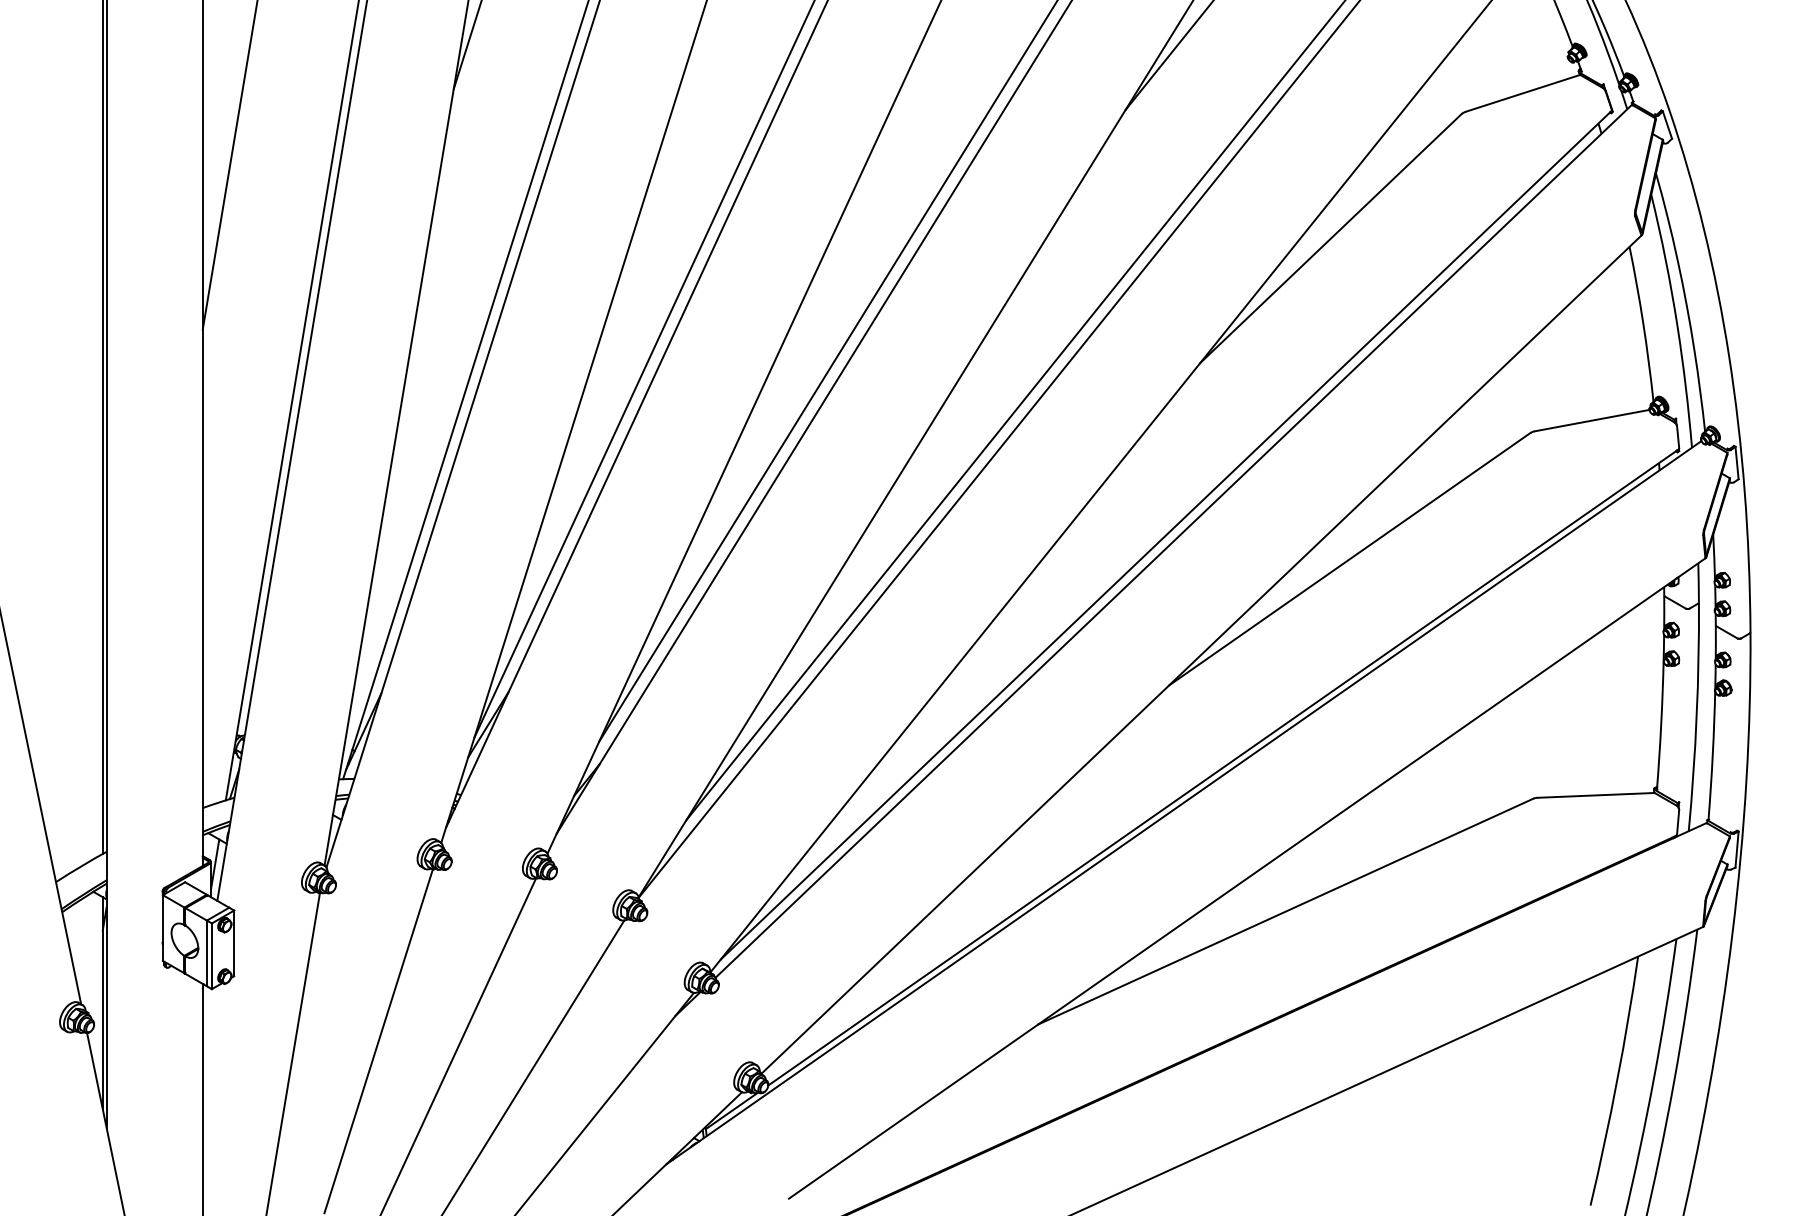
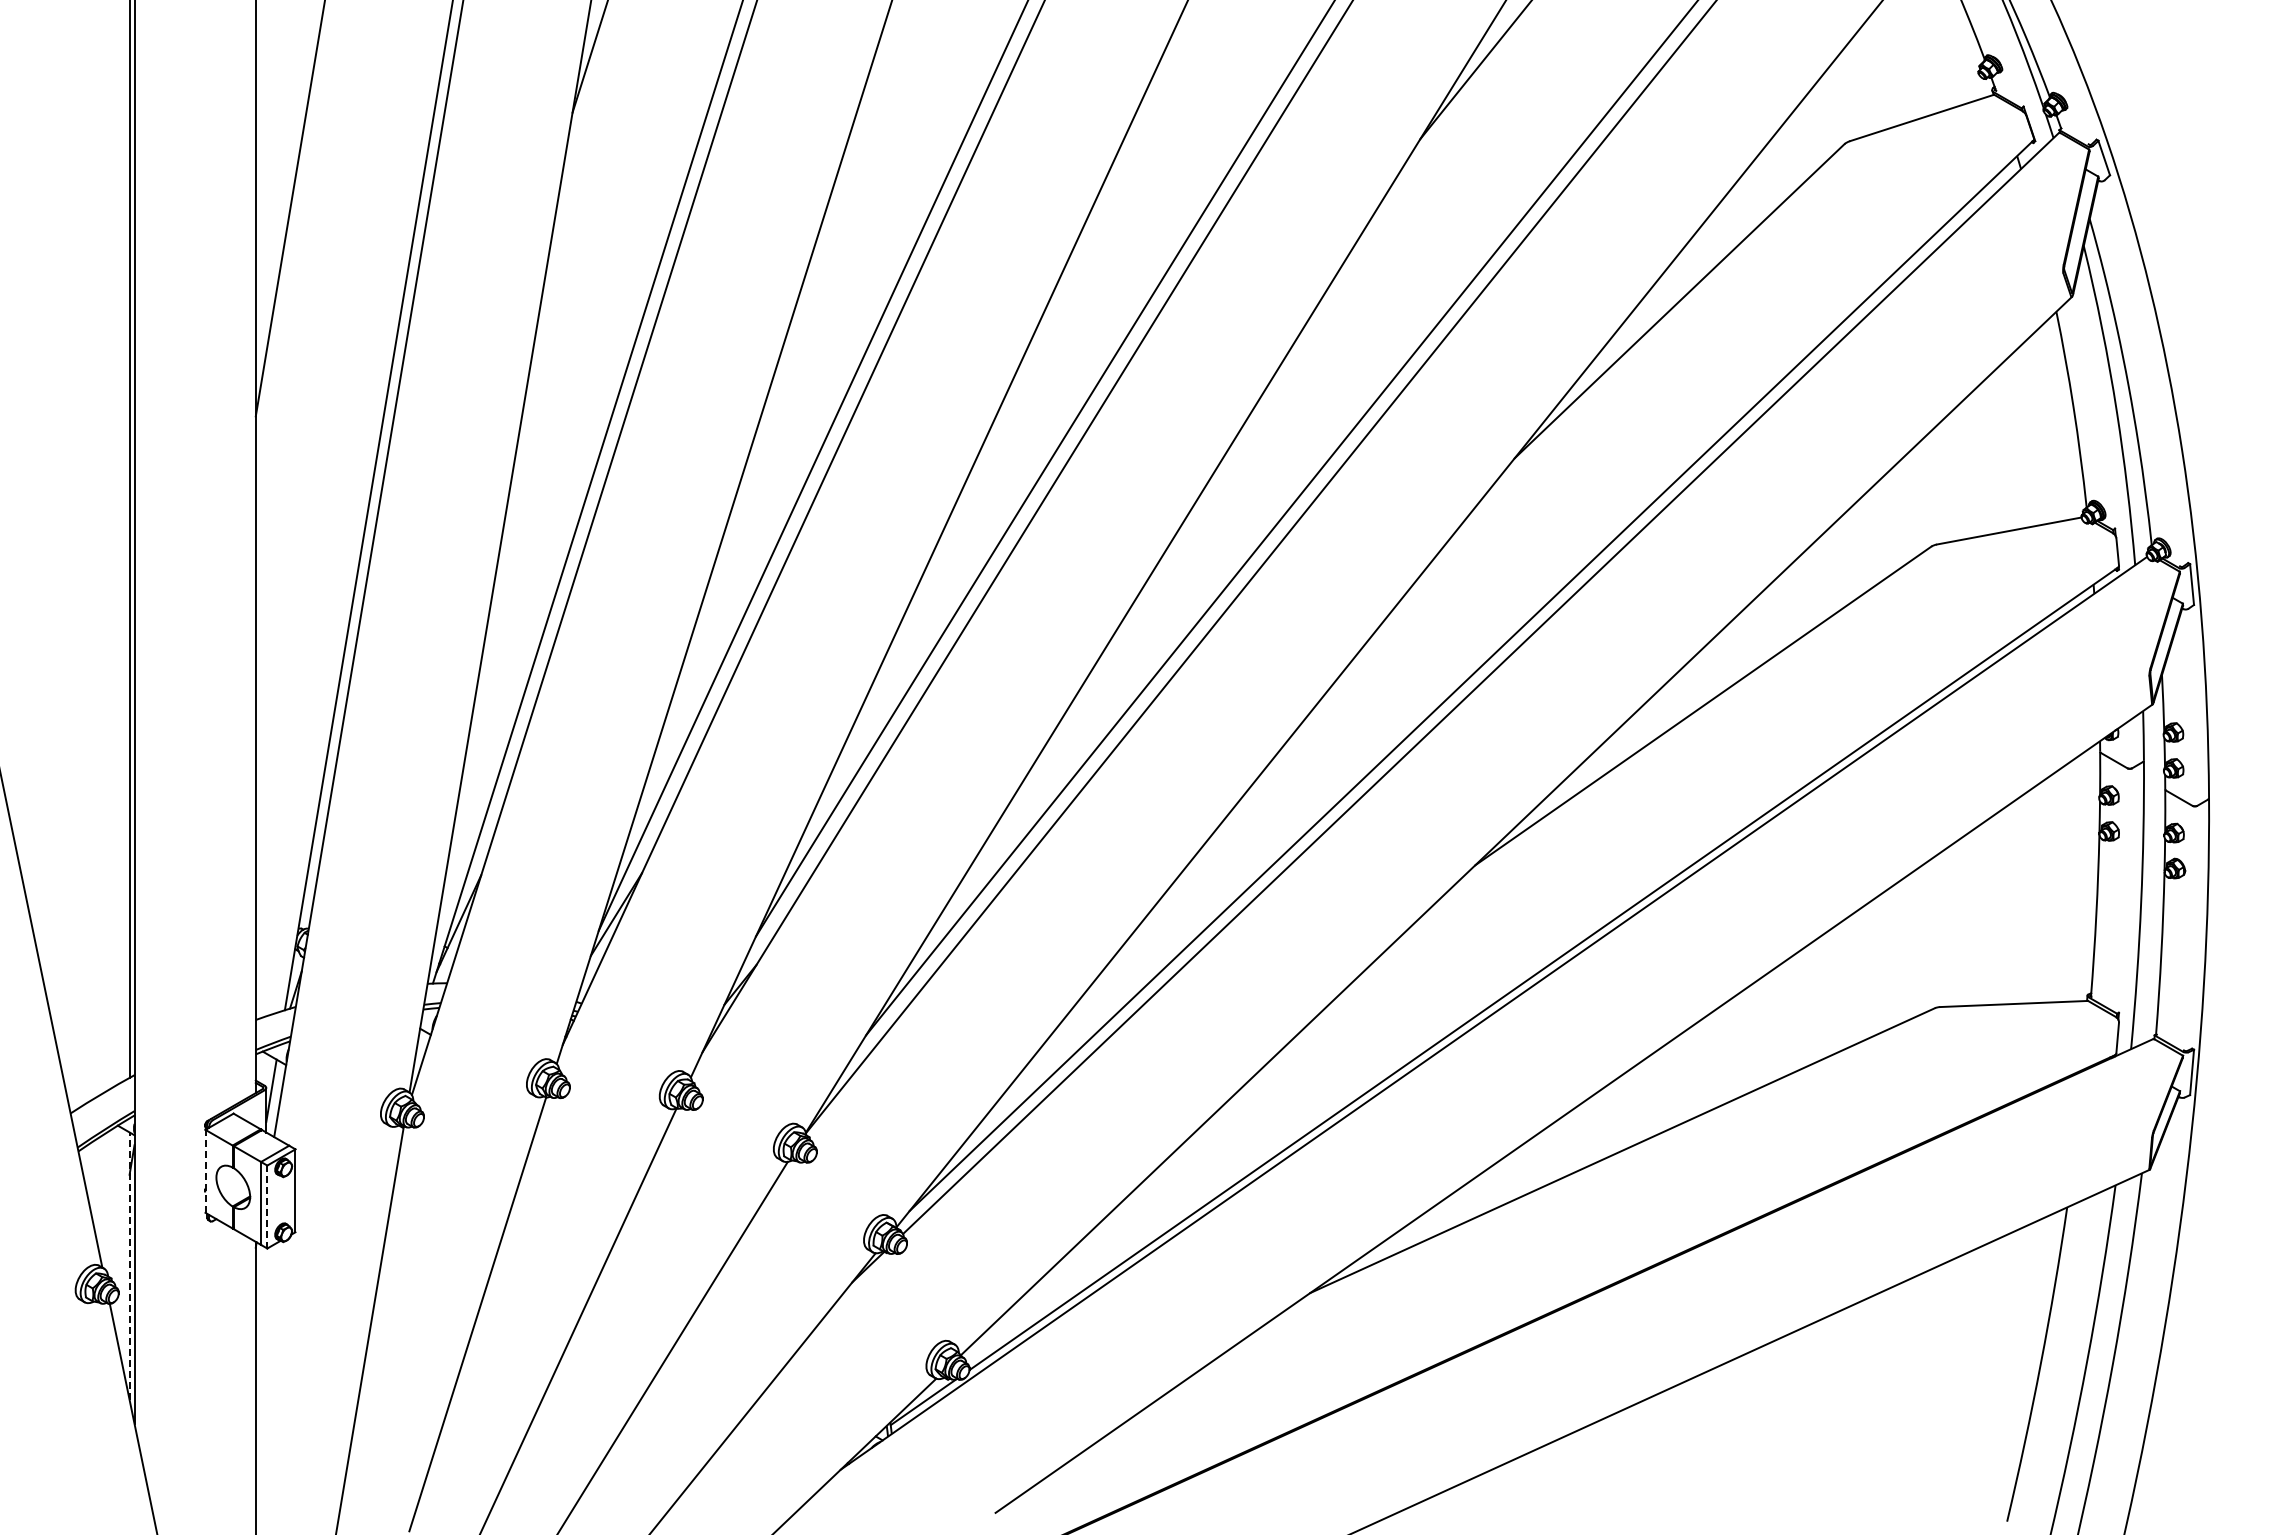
line: (162, 927) -> (205, 1170), solid -> dashed
line: (212, 955) -> (267, 1206), solid -> dashed
line: (102, 1003) -> (129, 1266), solid -> dashed

